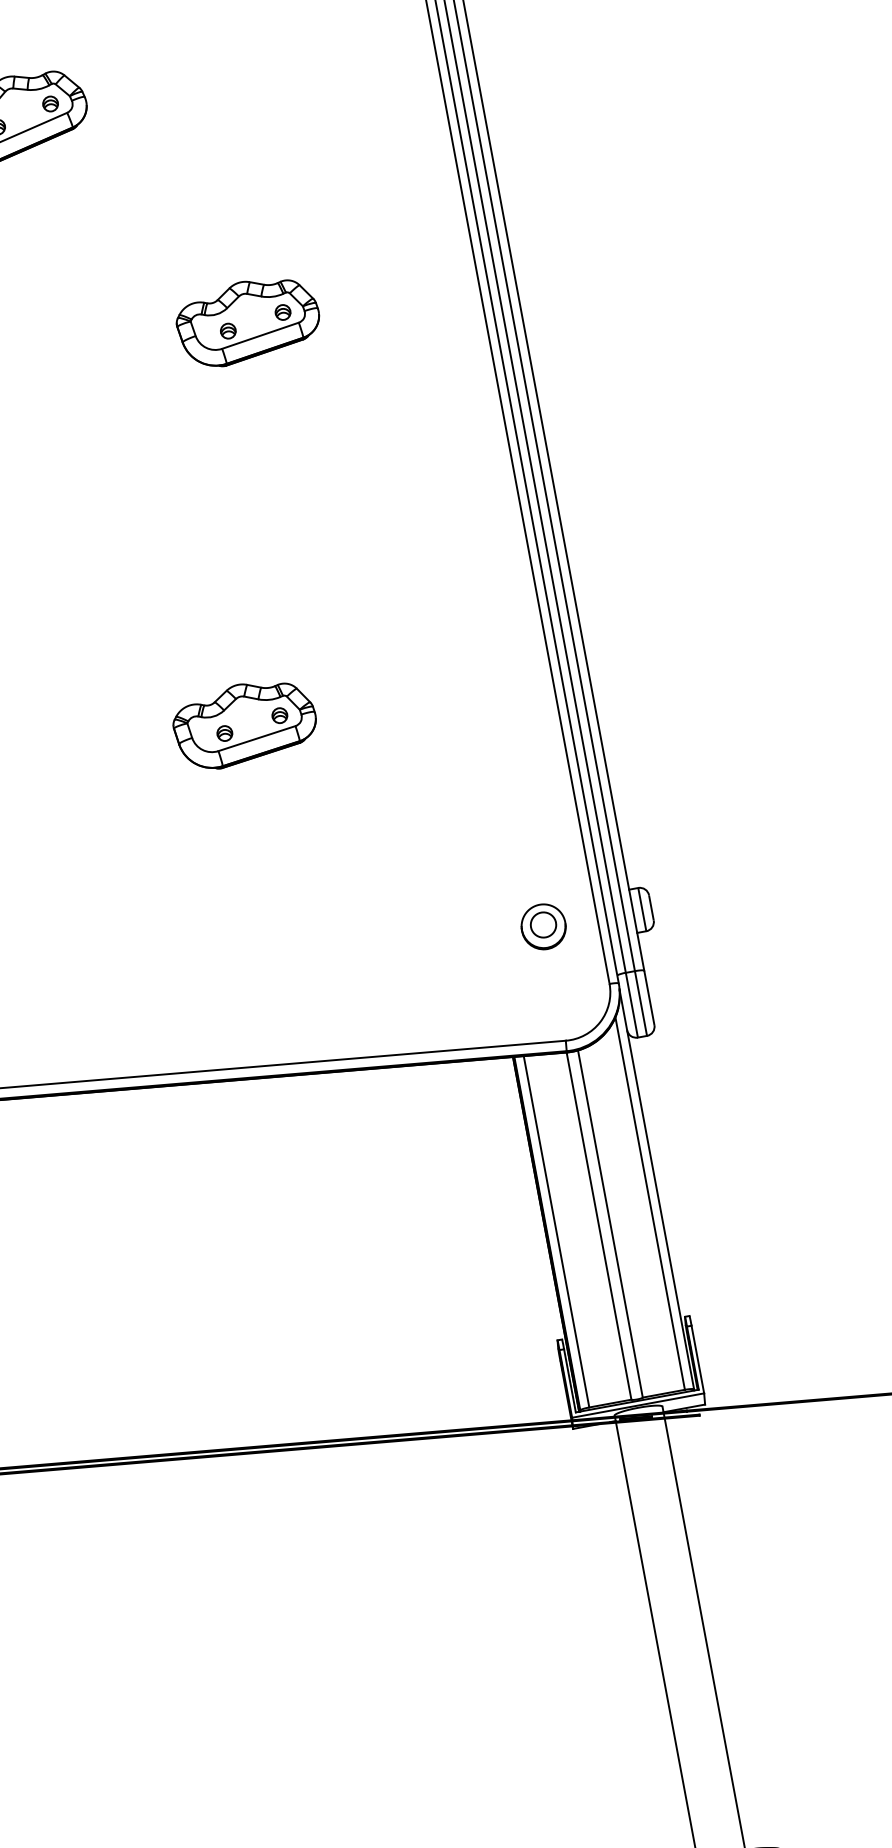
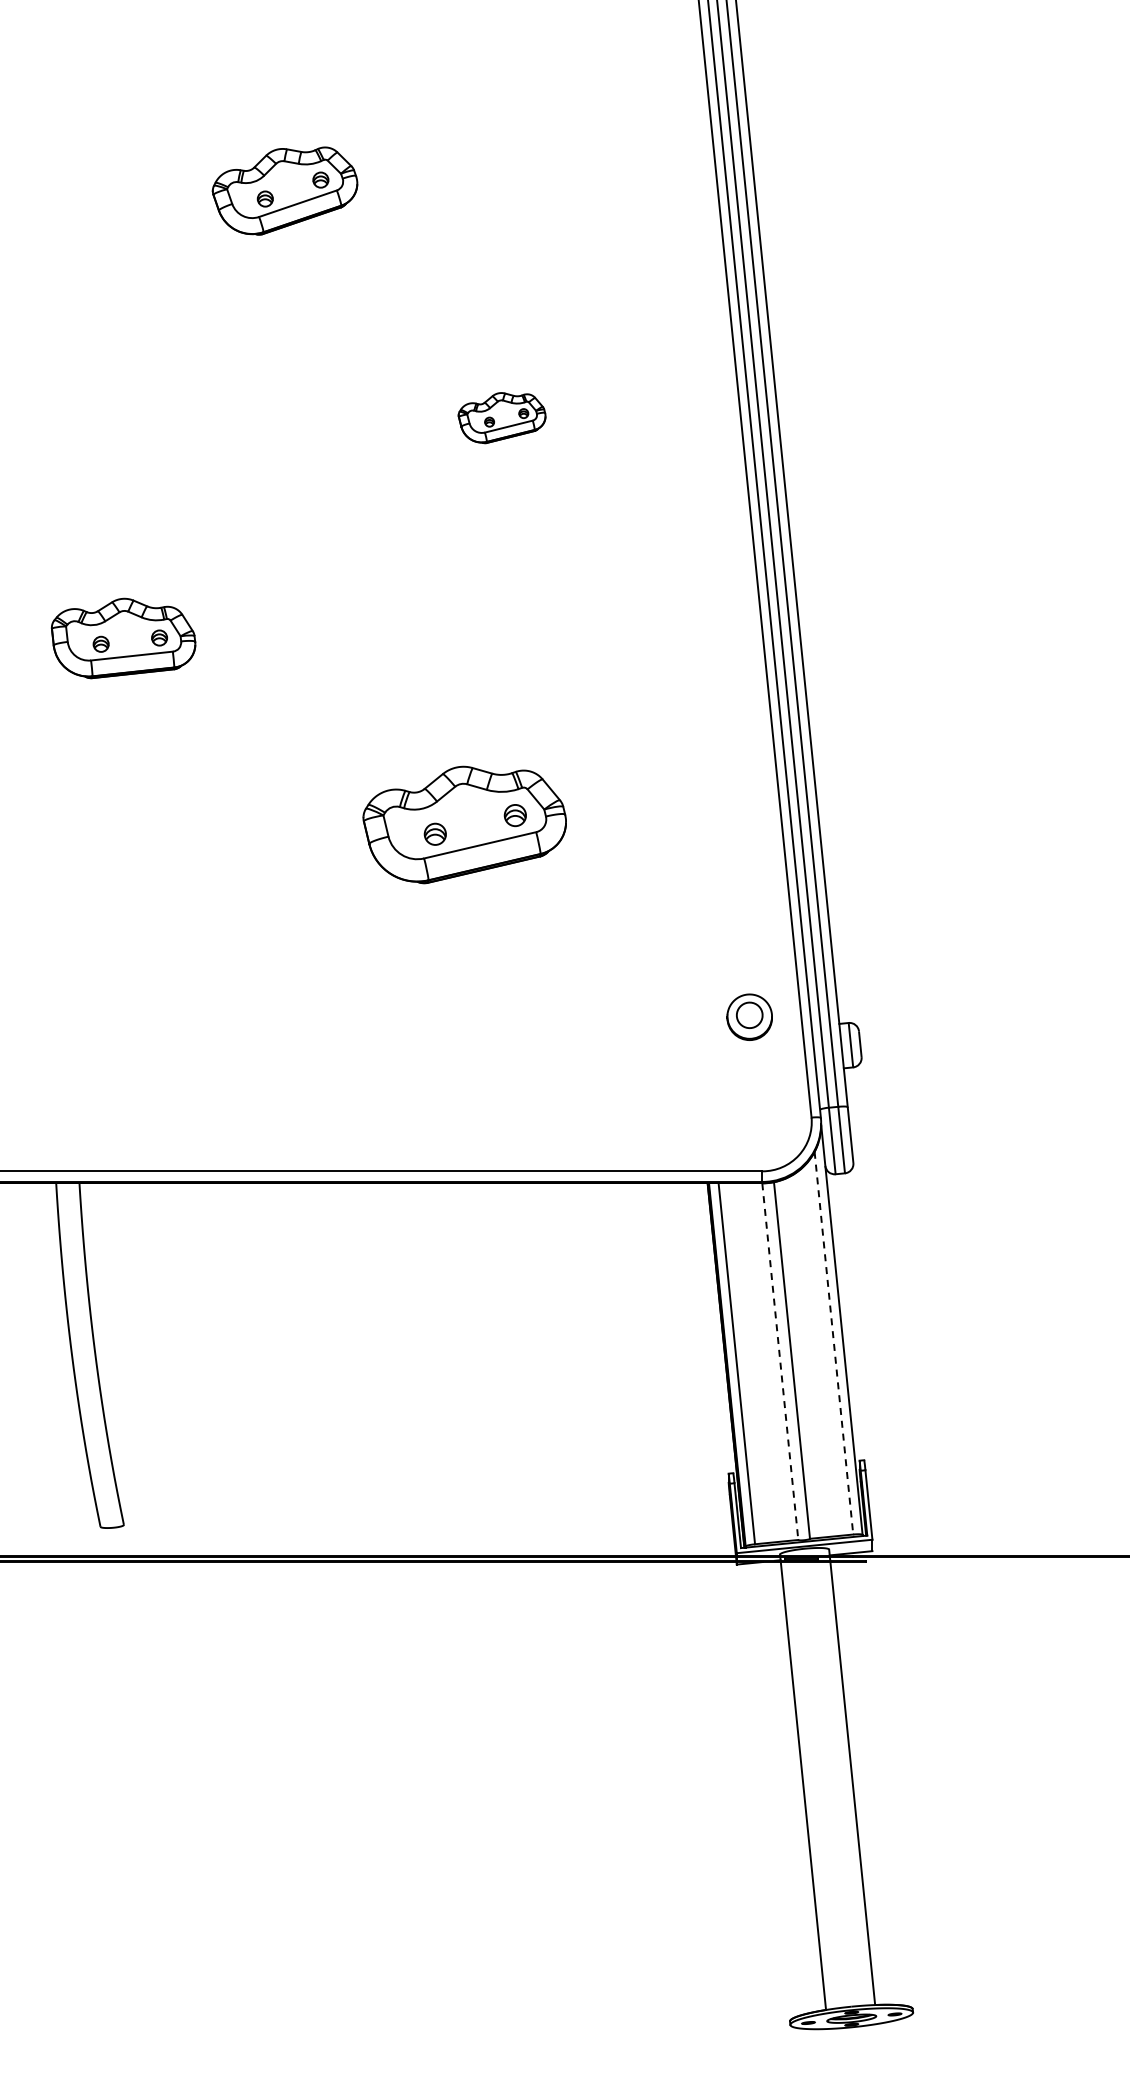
part: (247, 322) -> (501, 417), size x0.6
part: (244, 724) -> (464, 824), size x1.4
part: (543, 926) -> (749, 1016), moved
line: (649, 1203) -> (833, 1343), solid -> dashed
line: (599, 1226) -> (780, 1362), solid -> dashed

